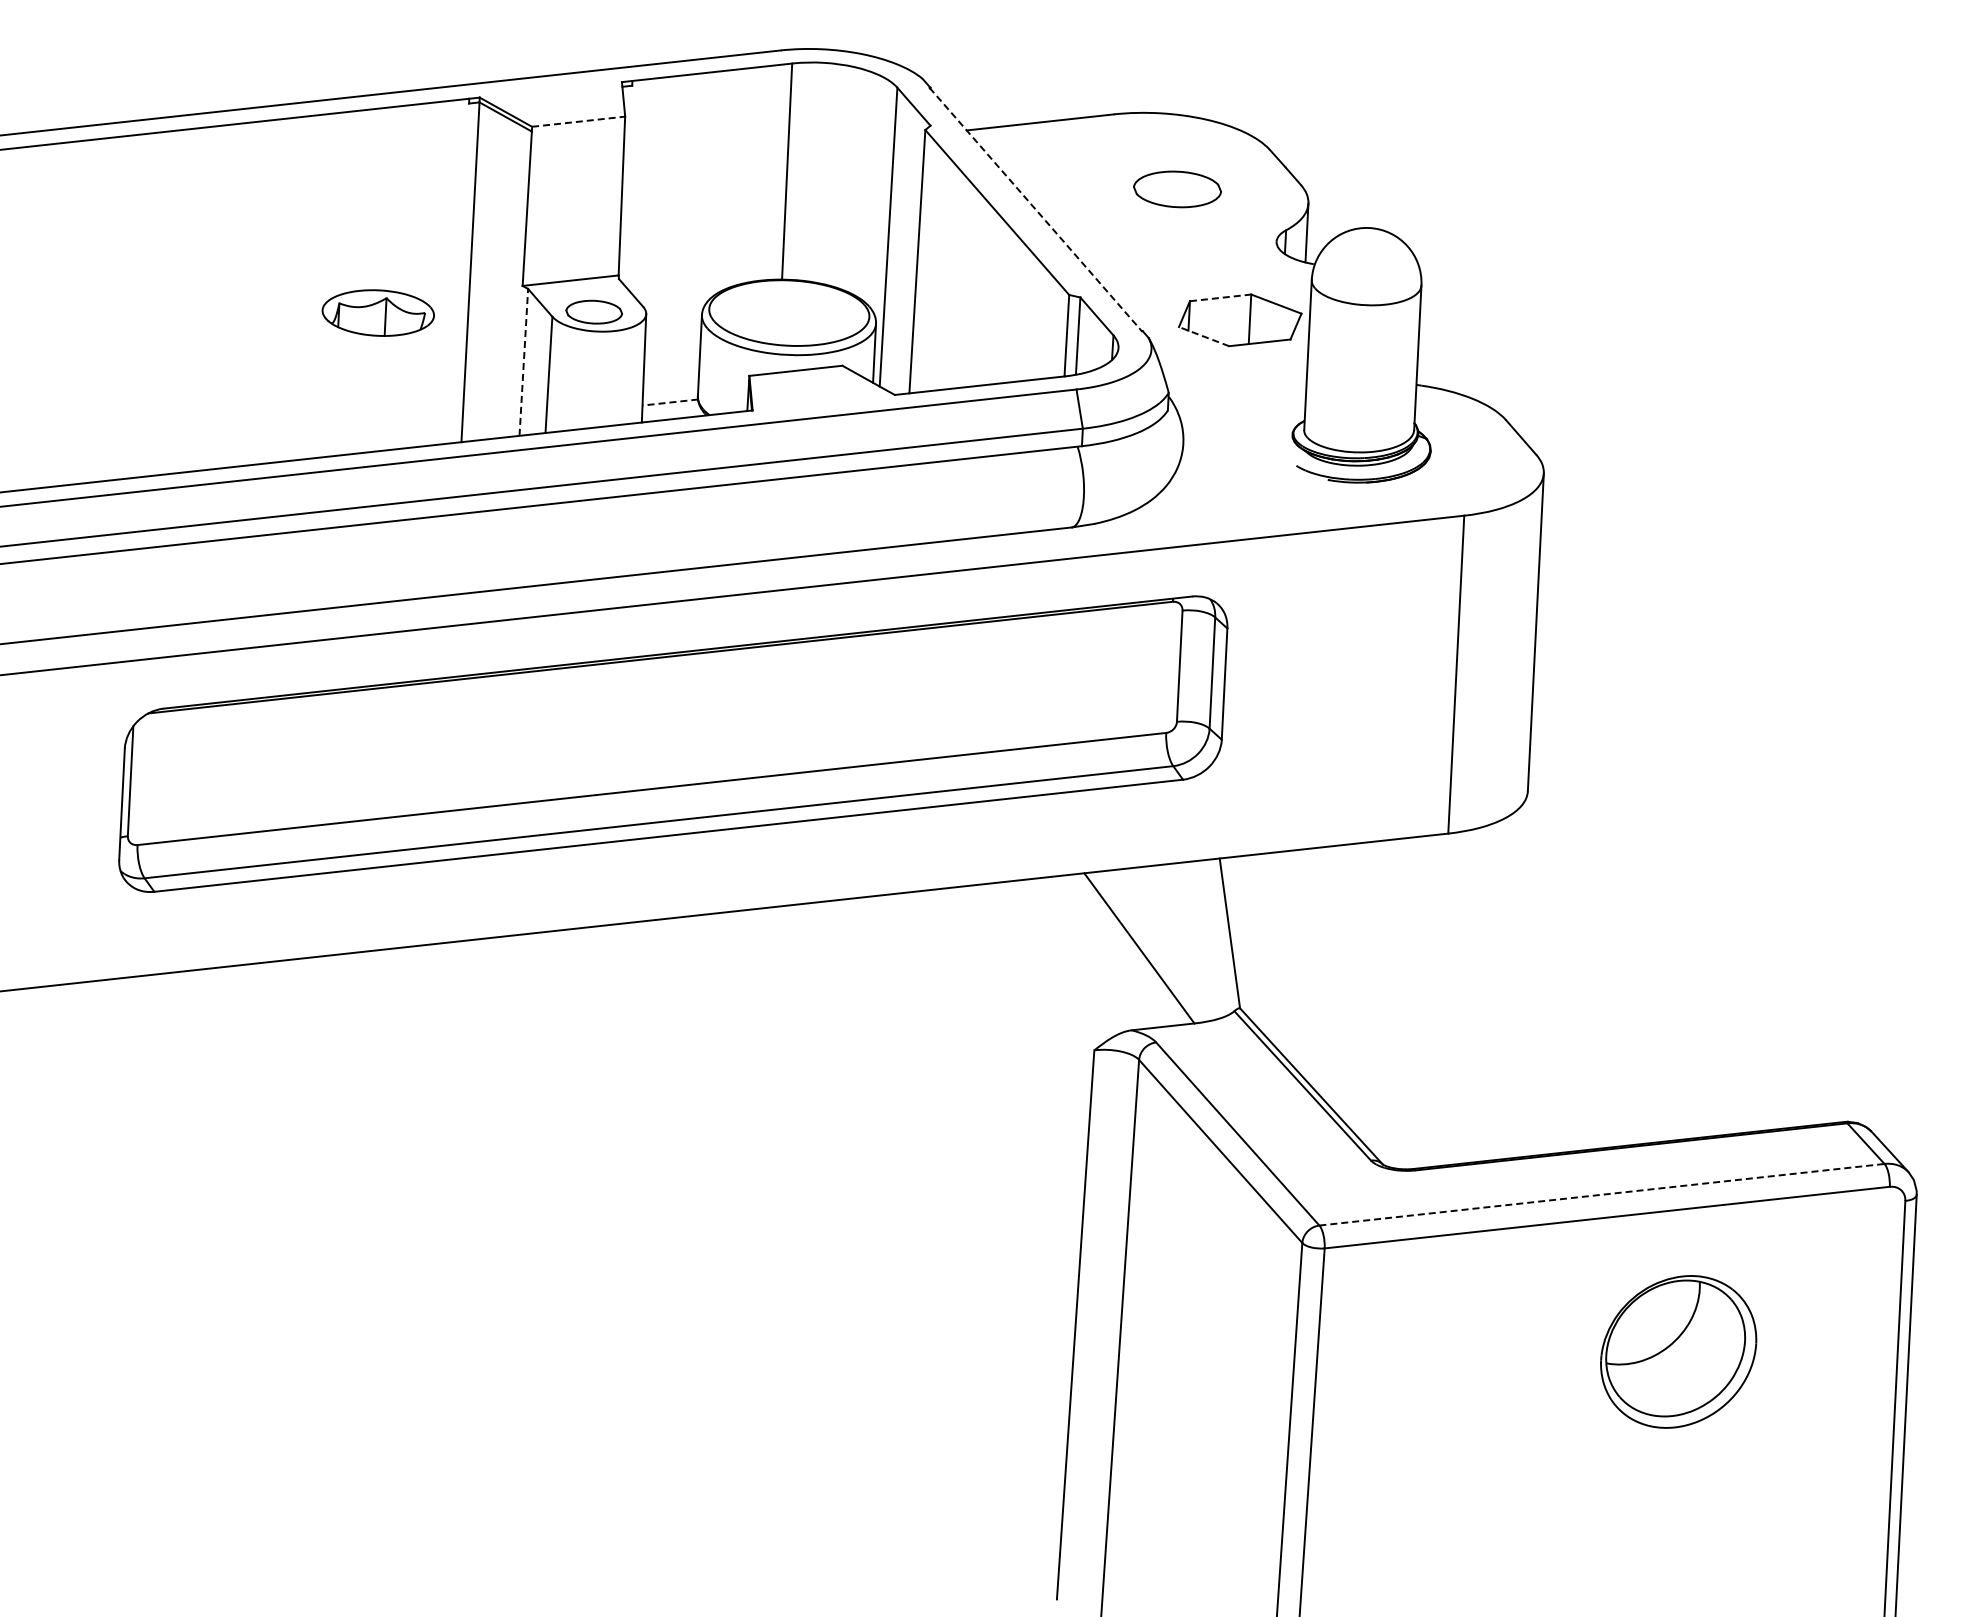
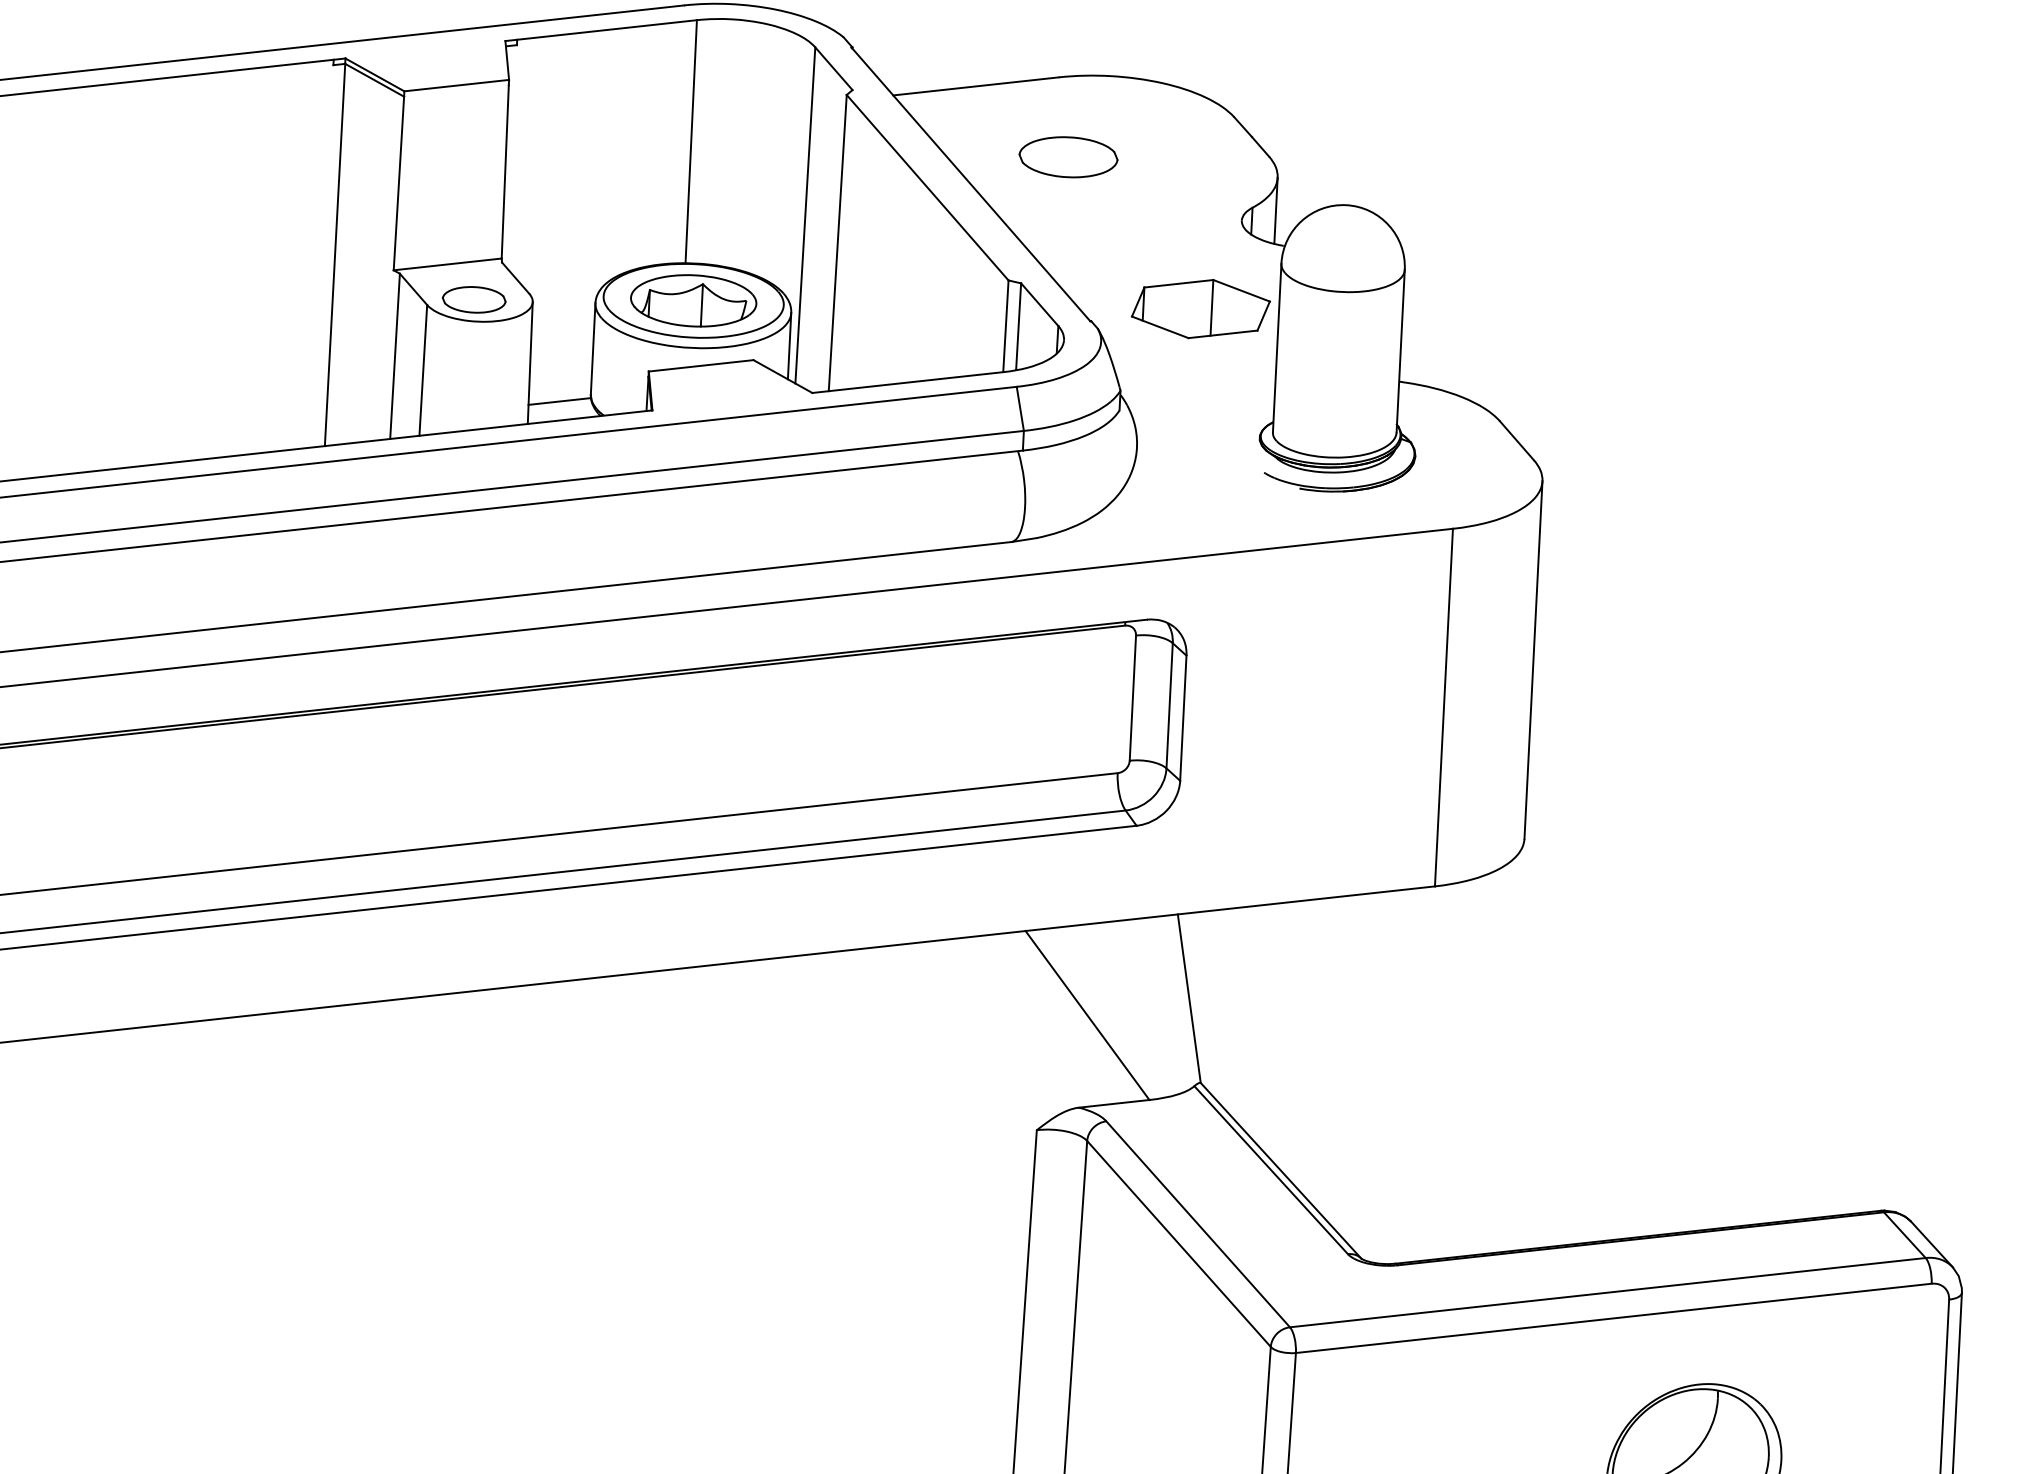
line: (578, 121) -> (456, 85), dashed -> solid
part: (1177, 189) -> (1068, 157), moved
line: (1036, 209) -> (971, 184), dashed -> solid
line: (1220, 297) -> (1178, 283), dashed -> solid
part: (377, 312) -> (692, 300), moved
line: (1204, 336) -> (1160, 327), dashed -> solid
line: (523, 362) -> (394, 356), dashed -> solid
line: (669, 402) -> (558, 401), dashed -> solid
line: (1602, 1194) -> (1608, 1292), dashed -> solid

